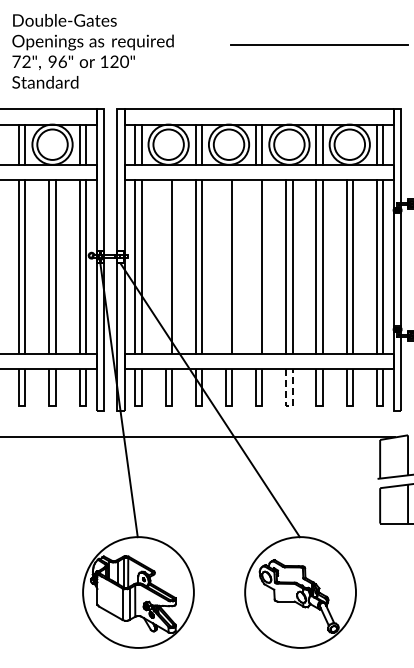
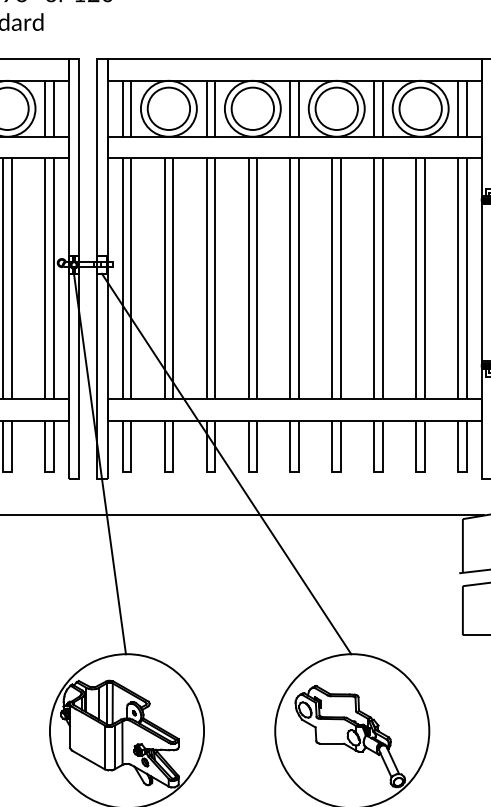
line: (165, 266) -> (164, 278), added
line: (225, 266) -> (247, 278), added
line: (256, 266) -> (291, 278), added
line: (289, 406) -> (336, 472), dashed -> solid

